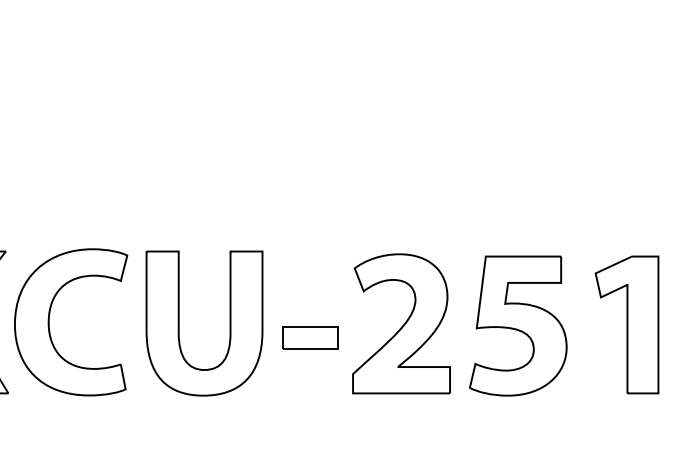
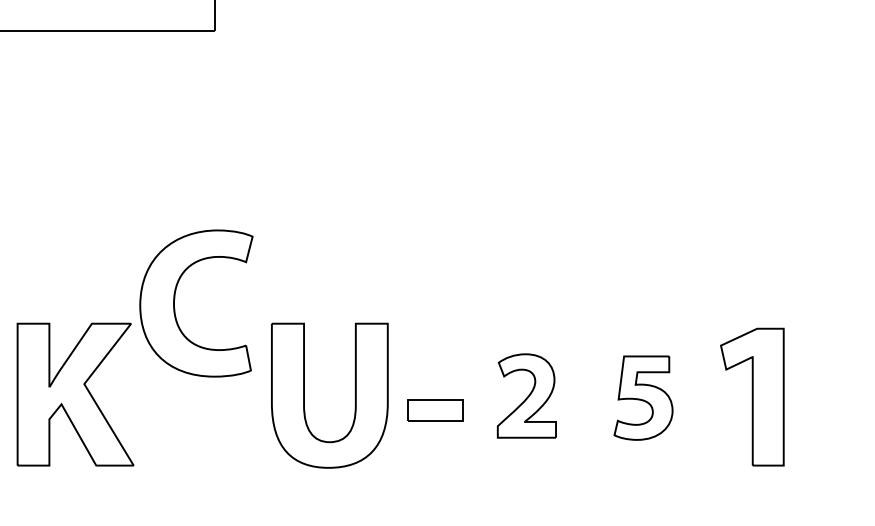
part: (50, 318) -> (175, 299), moved
part: (401, 323) -> (526, 395), size x0.6
part: (518, 325) -> (643, 397), size x0.6

